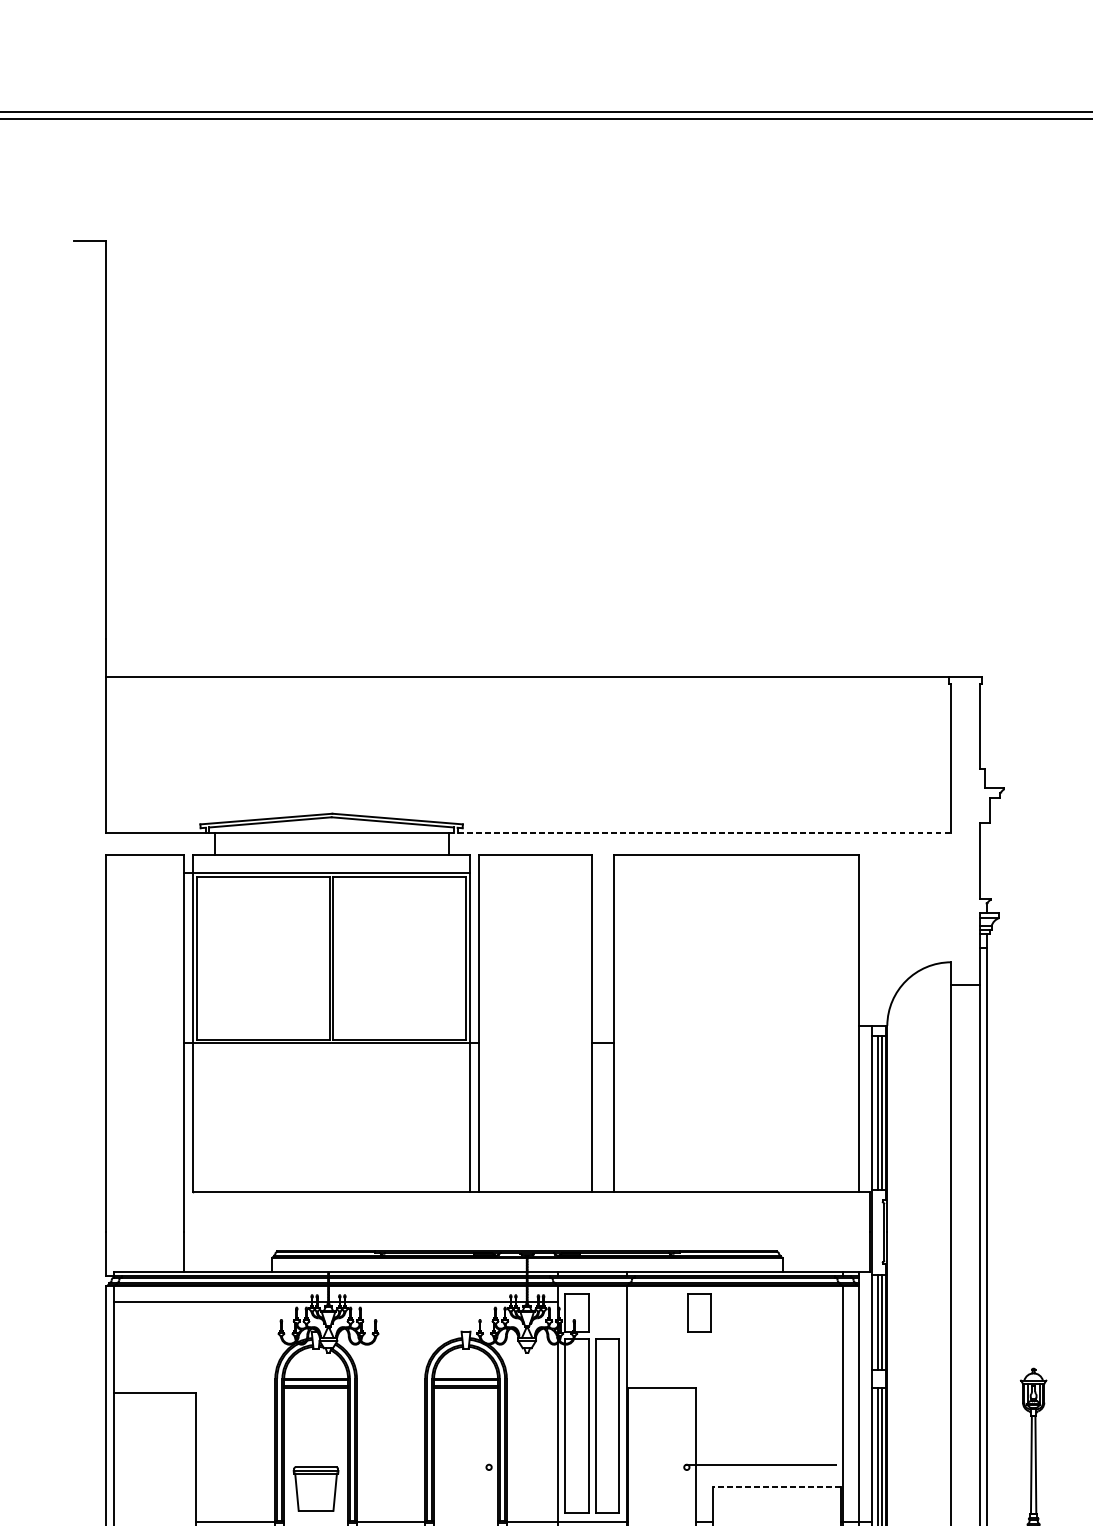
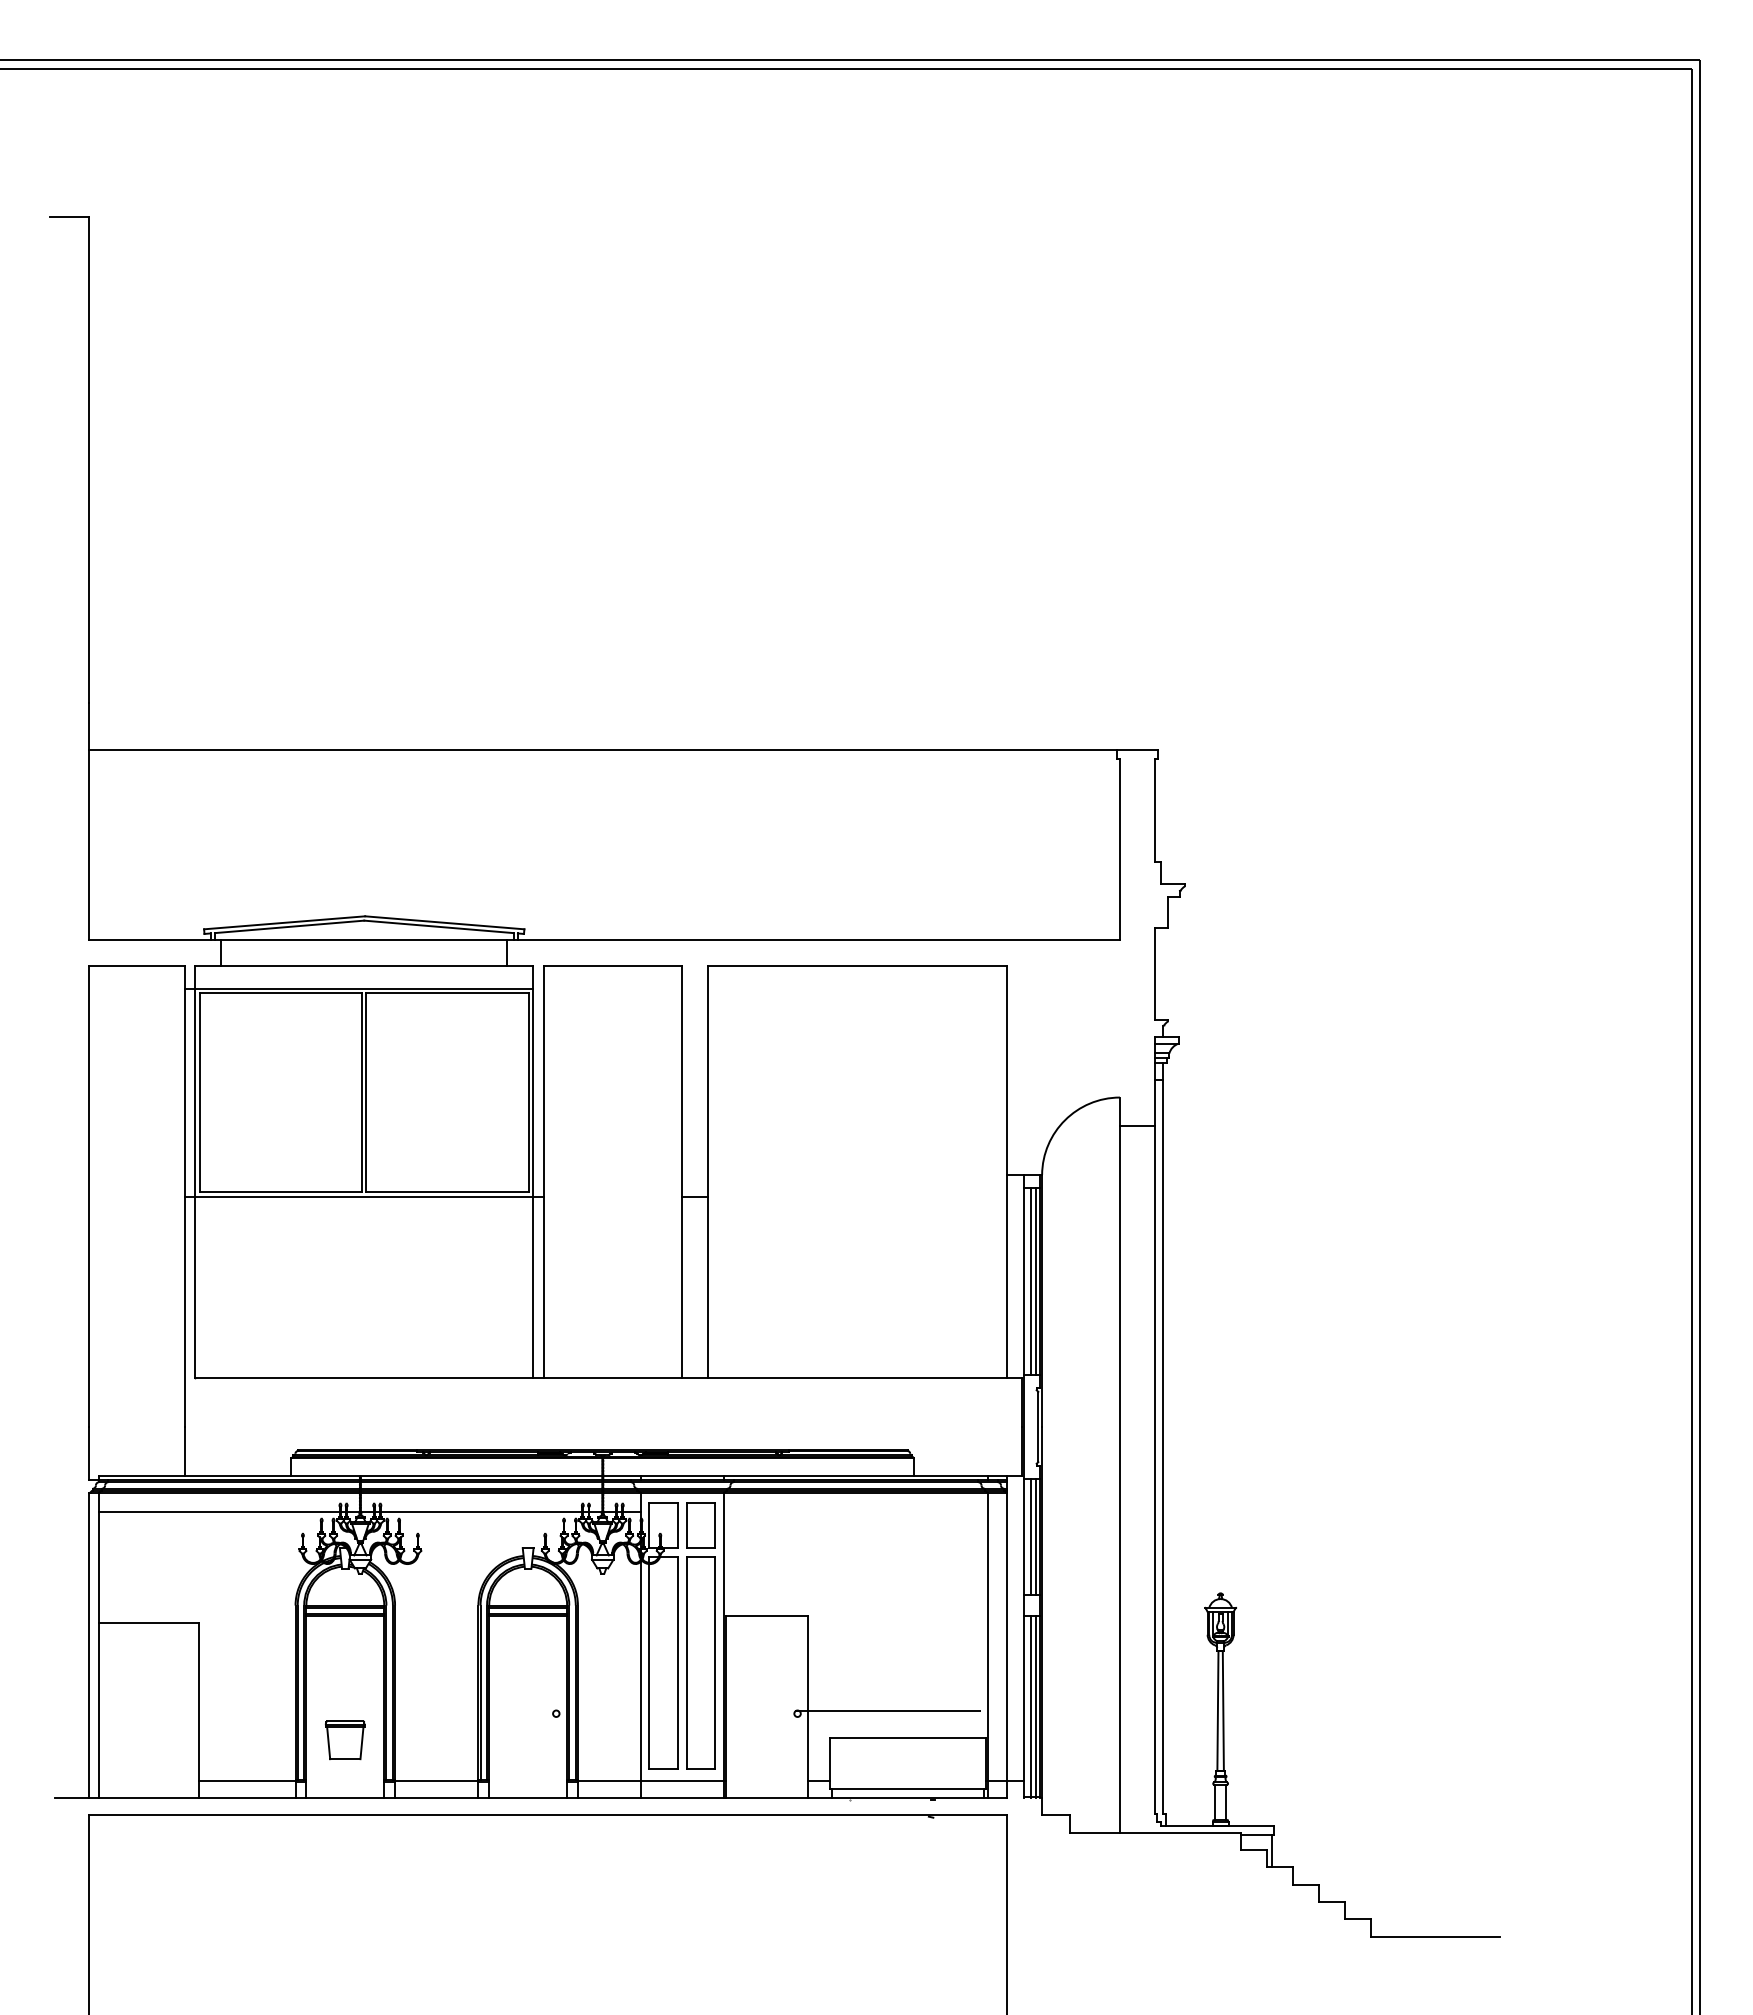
line: (700, 833) -> (814, 940), dashed -> solid
part: (699, 1313) -> (700, 1525), moved
line: (776, 1486) -> (907, 1737), dashed -> solid
part: (316, 1489) -> (345, 1740), size x0.71

